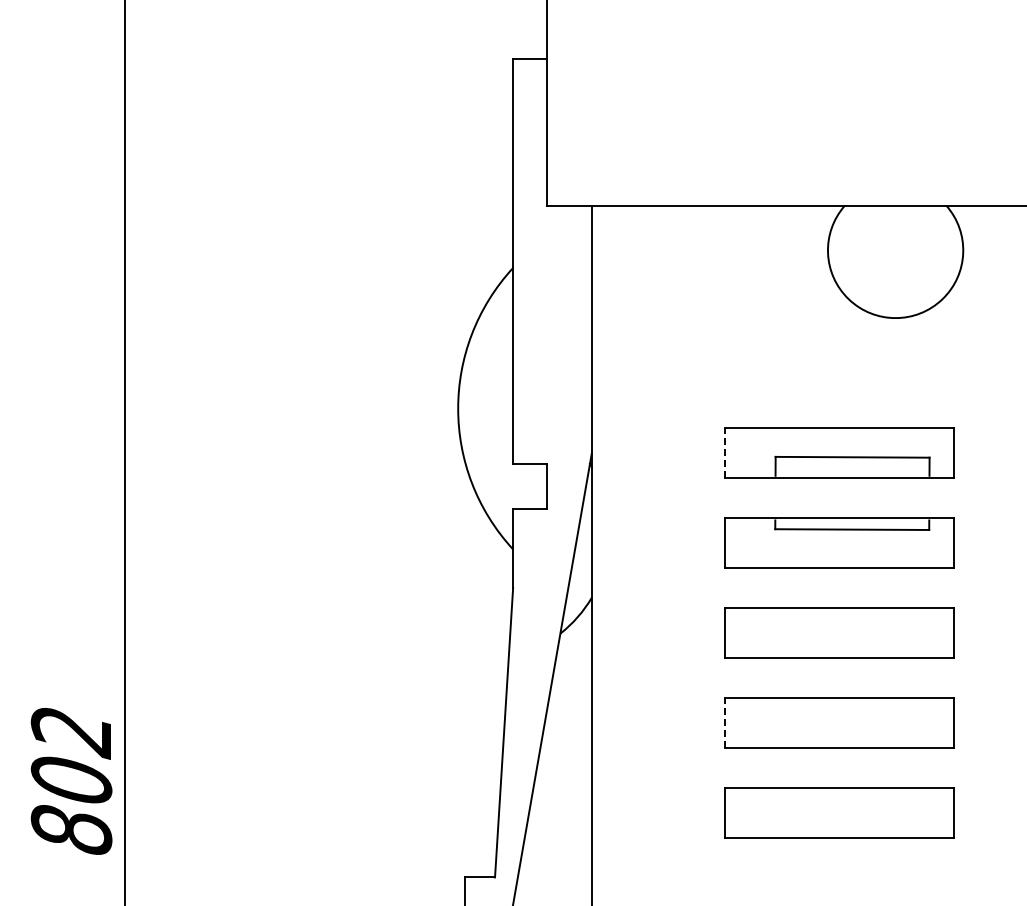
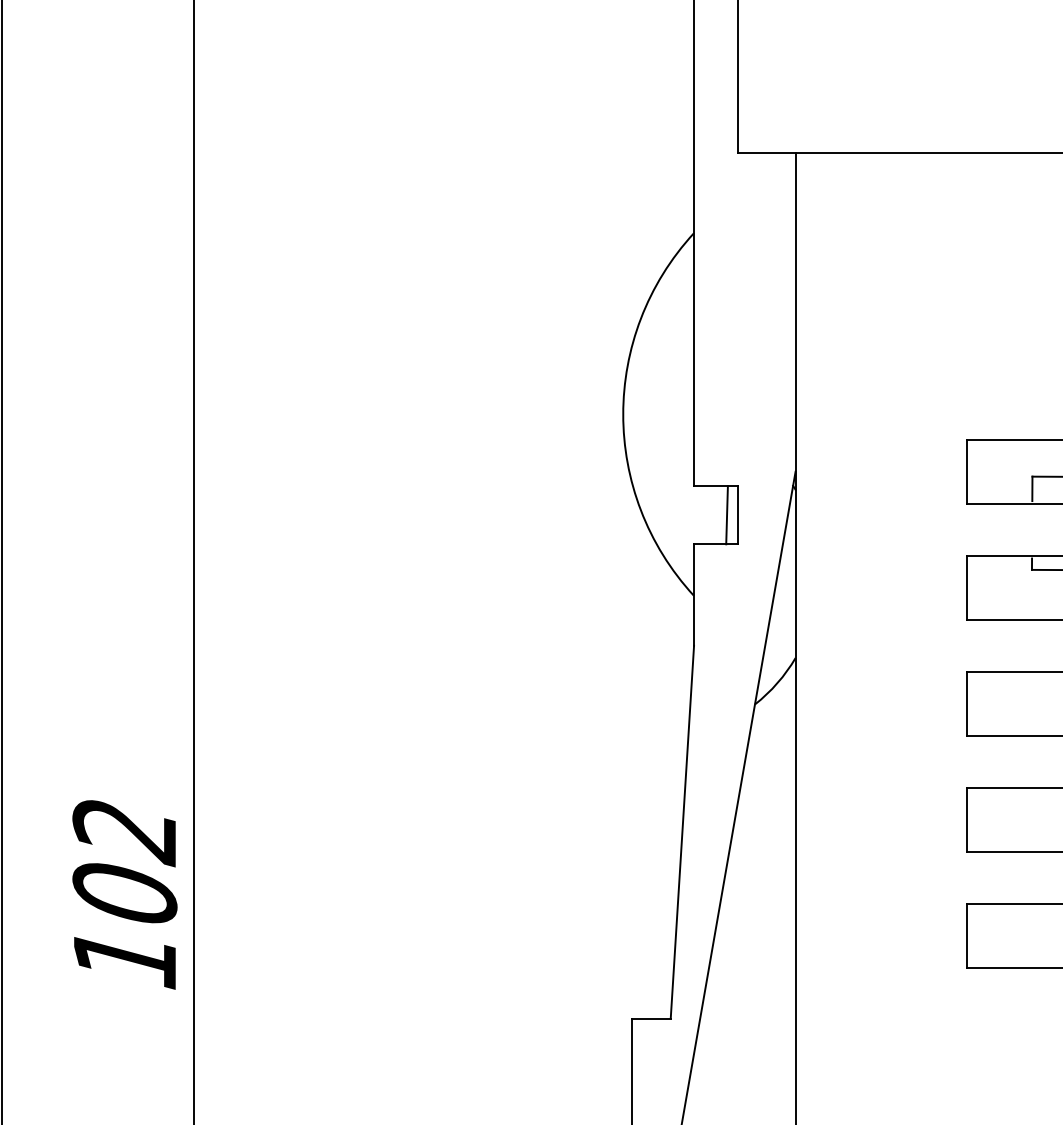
line: (724, 453) -> (966, 472), dashed -> solid
line: (538, 486) -> (726, 514), added
line: (724, 723) -> (966, 820), dashed -> solid
text: (71, 829) -> (124, 956), 802 -> 102

